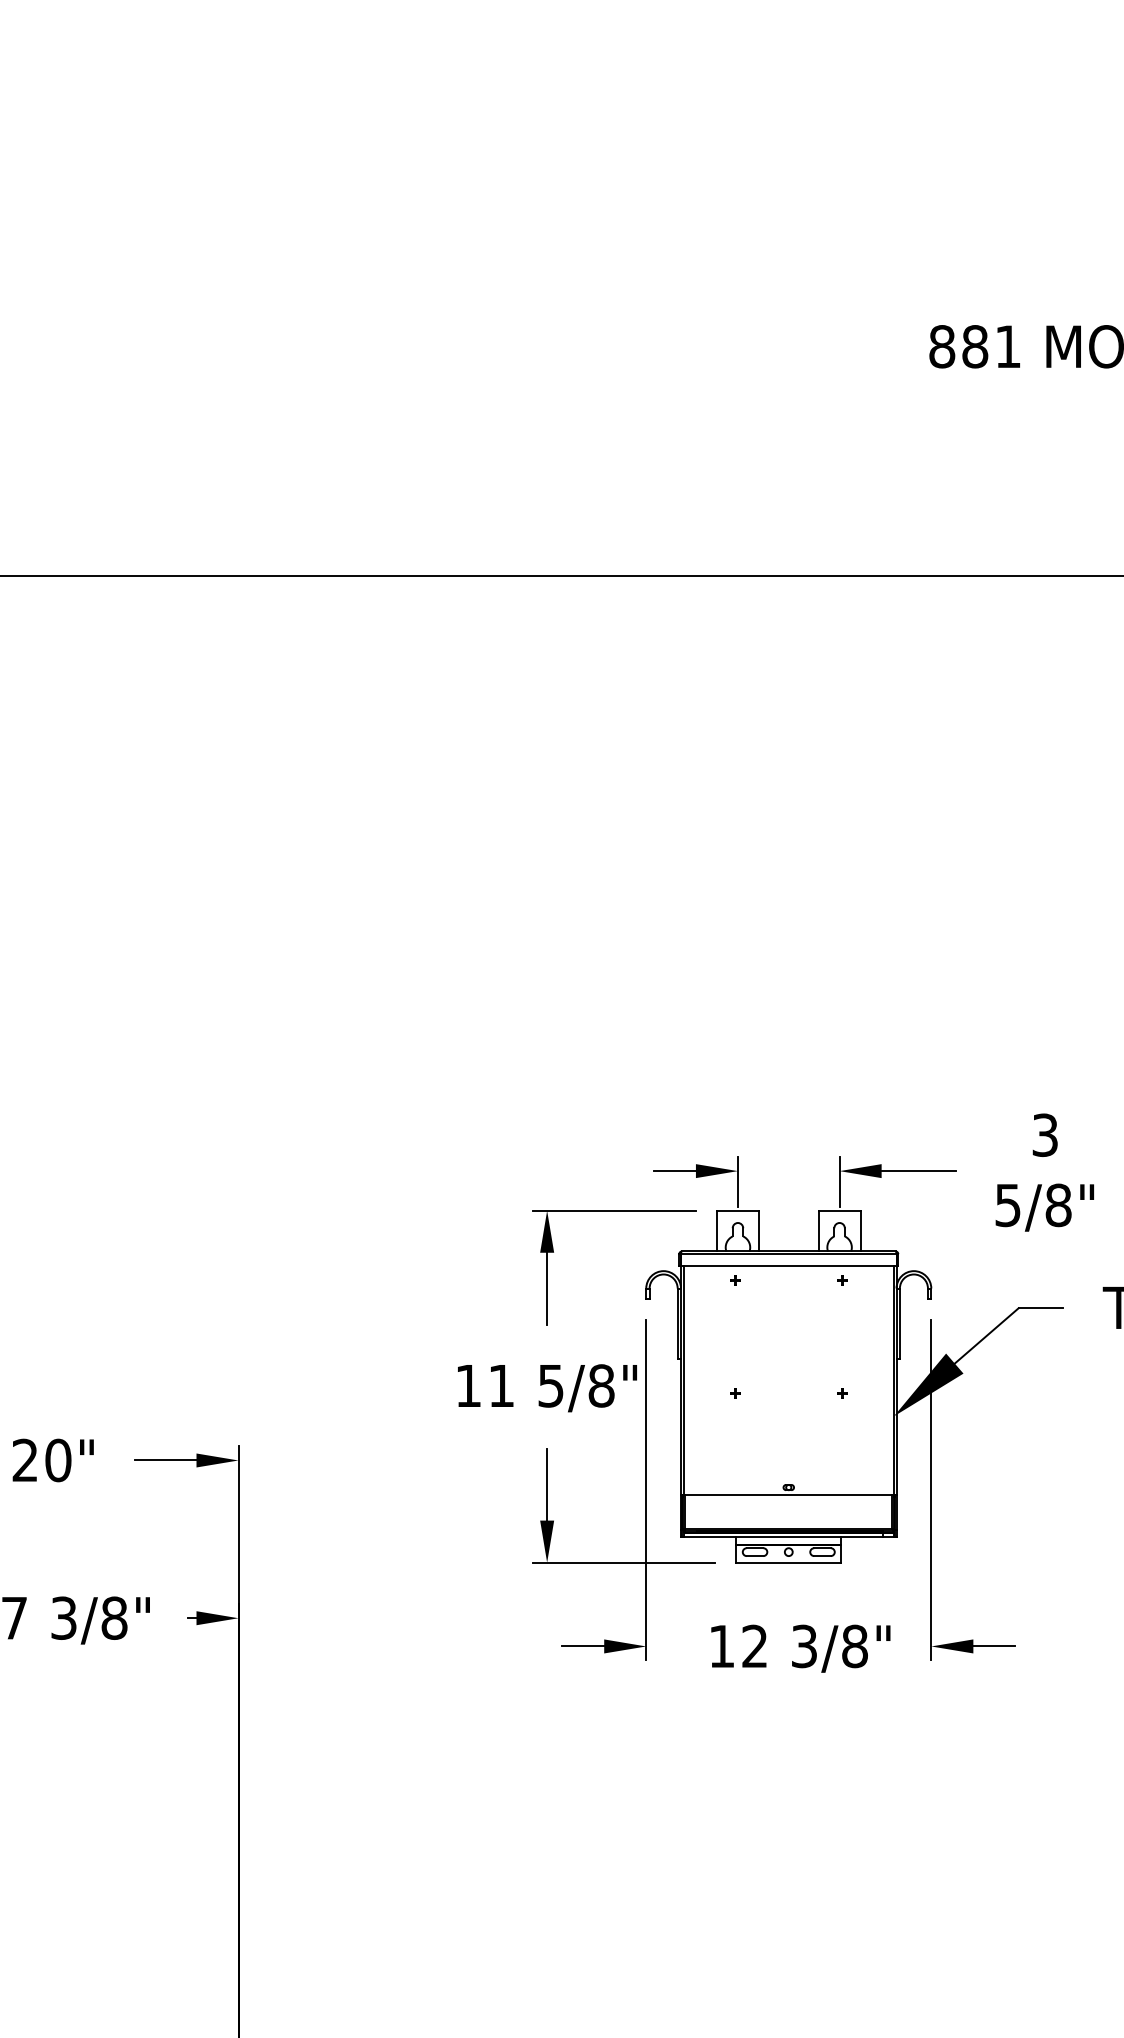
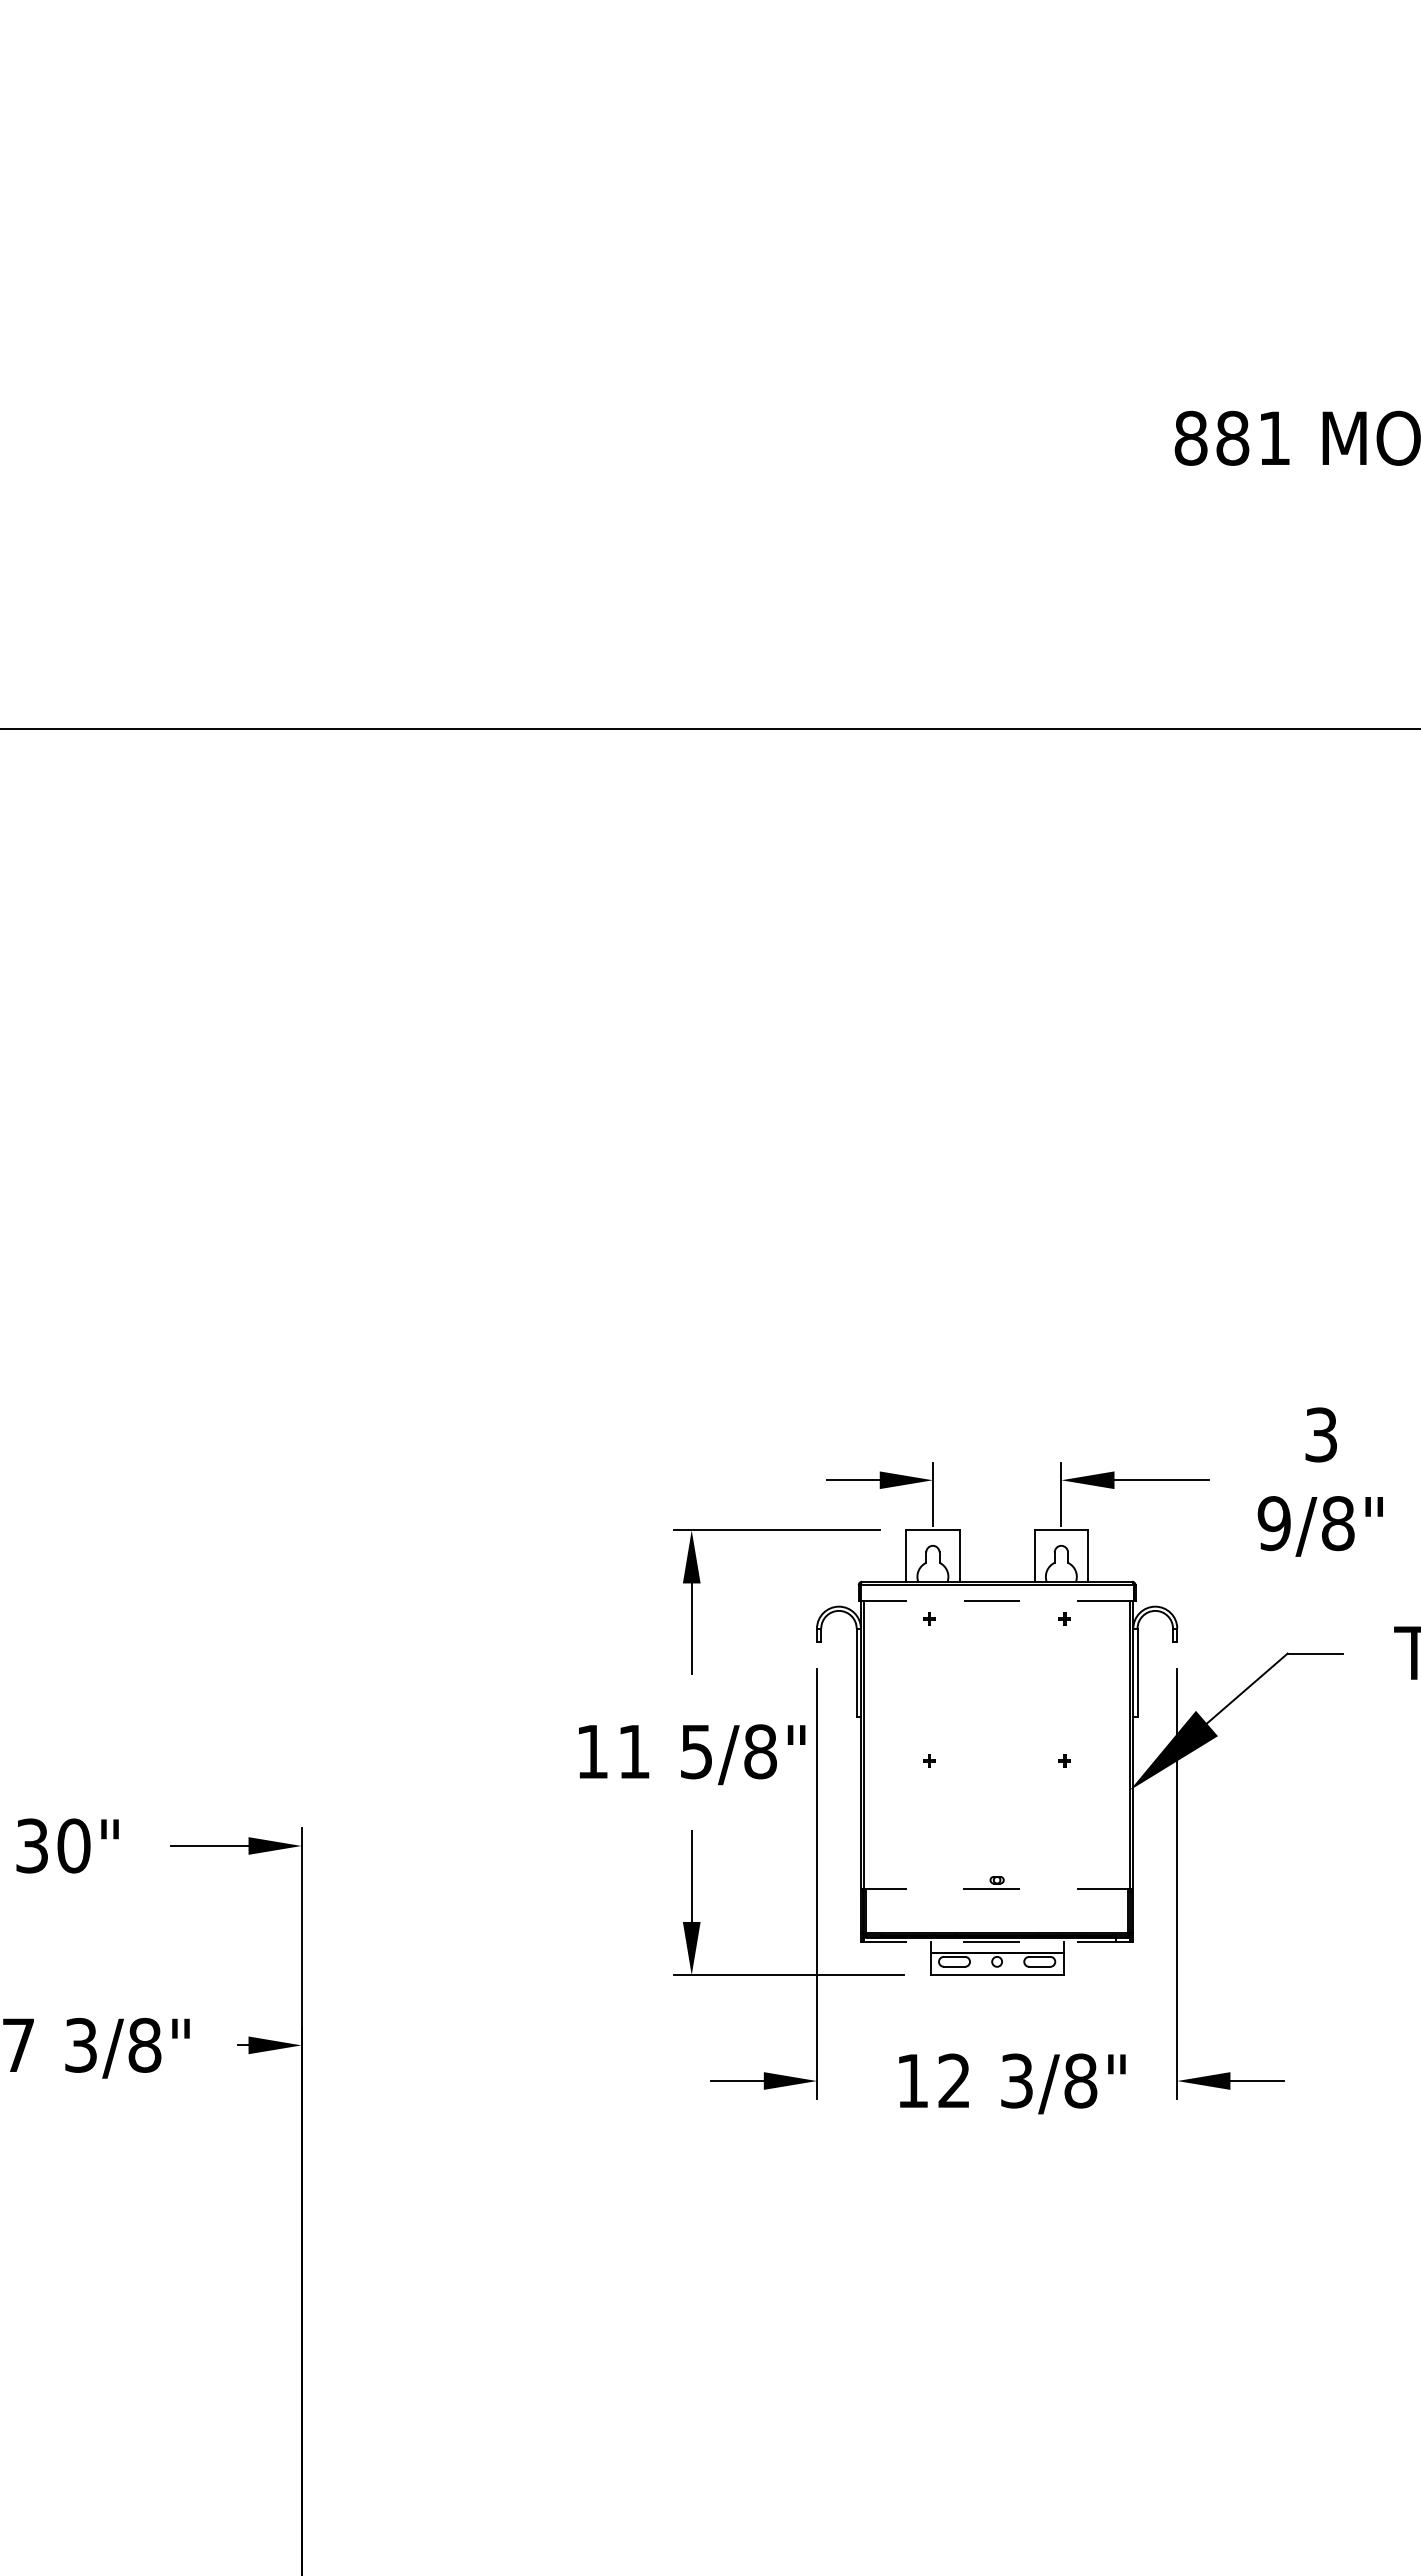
text: (1007, 1205) -> (1273, 1523), 5/8" -> 9/8"
line: (788, 1266) -> (996, 1600), solid -> dashed
text: (24, 1460) -> (31, 1845), 20" -> 30"
line: (788, 1494) -> (996, 1889), solid -> dashed
line: (788, 1536) -> (996, 1942), solid -> dashed

